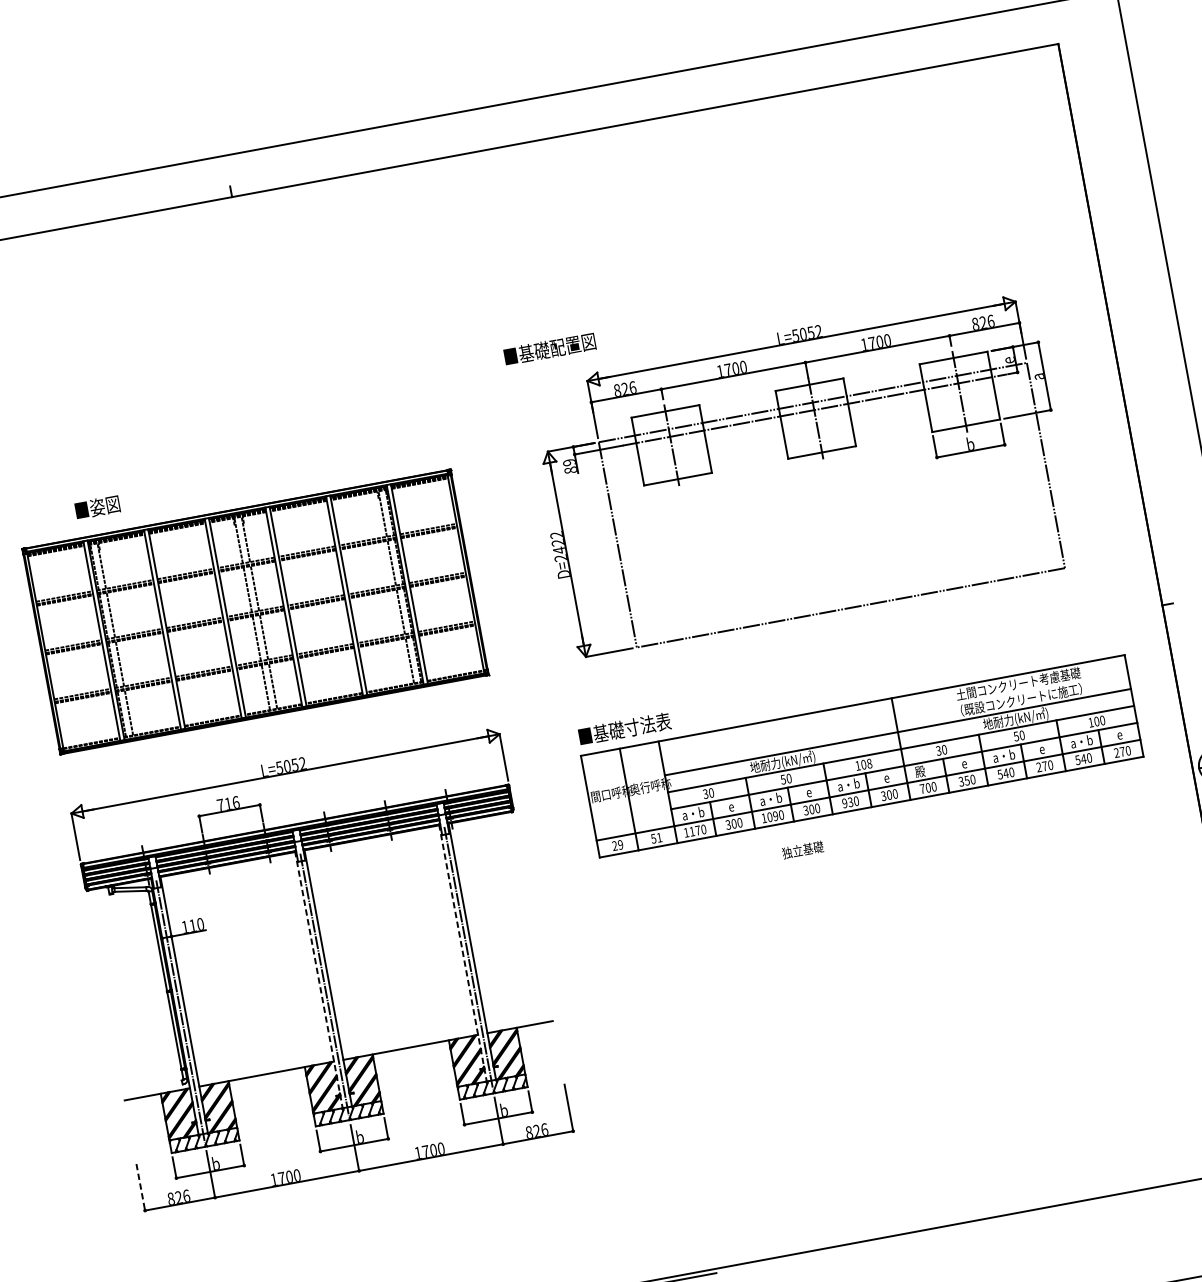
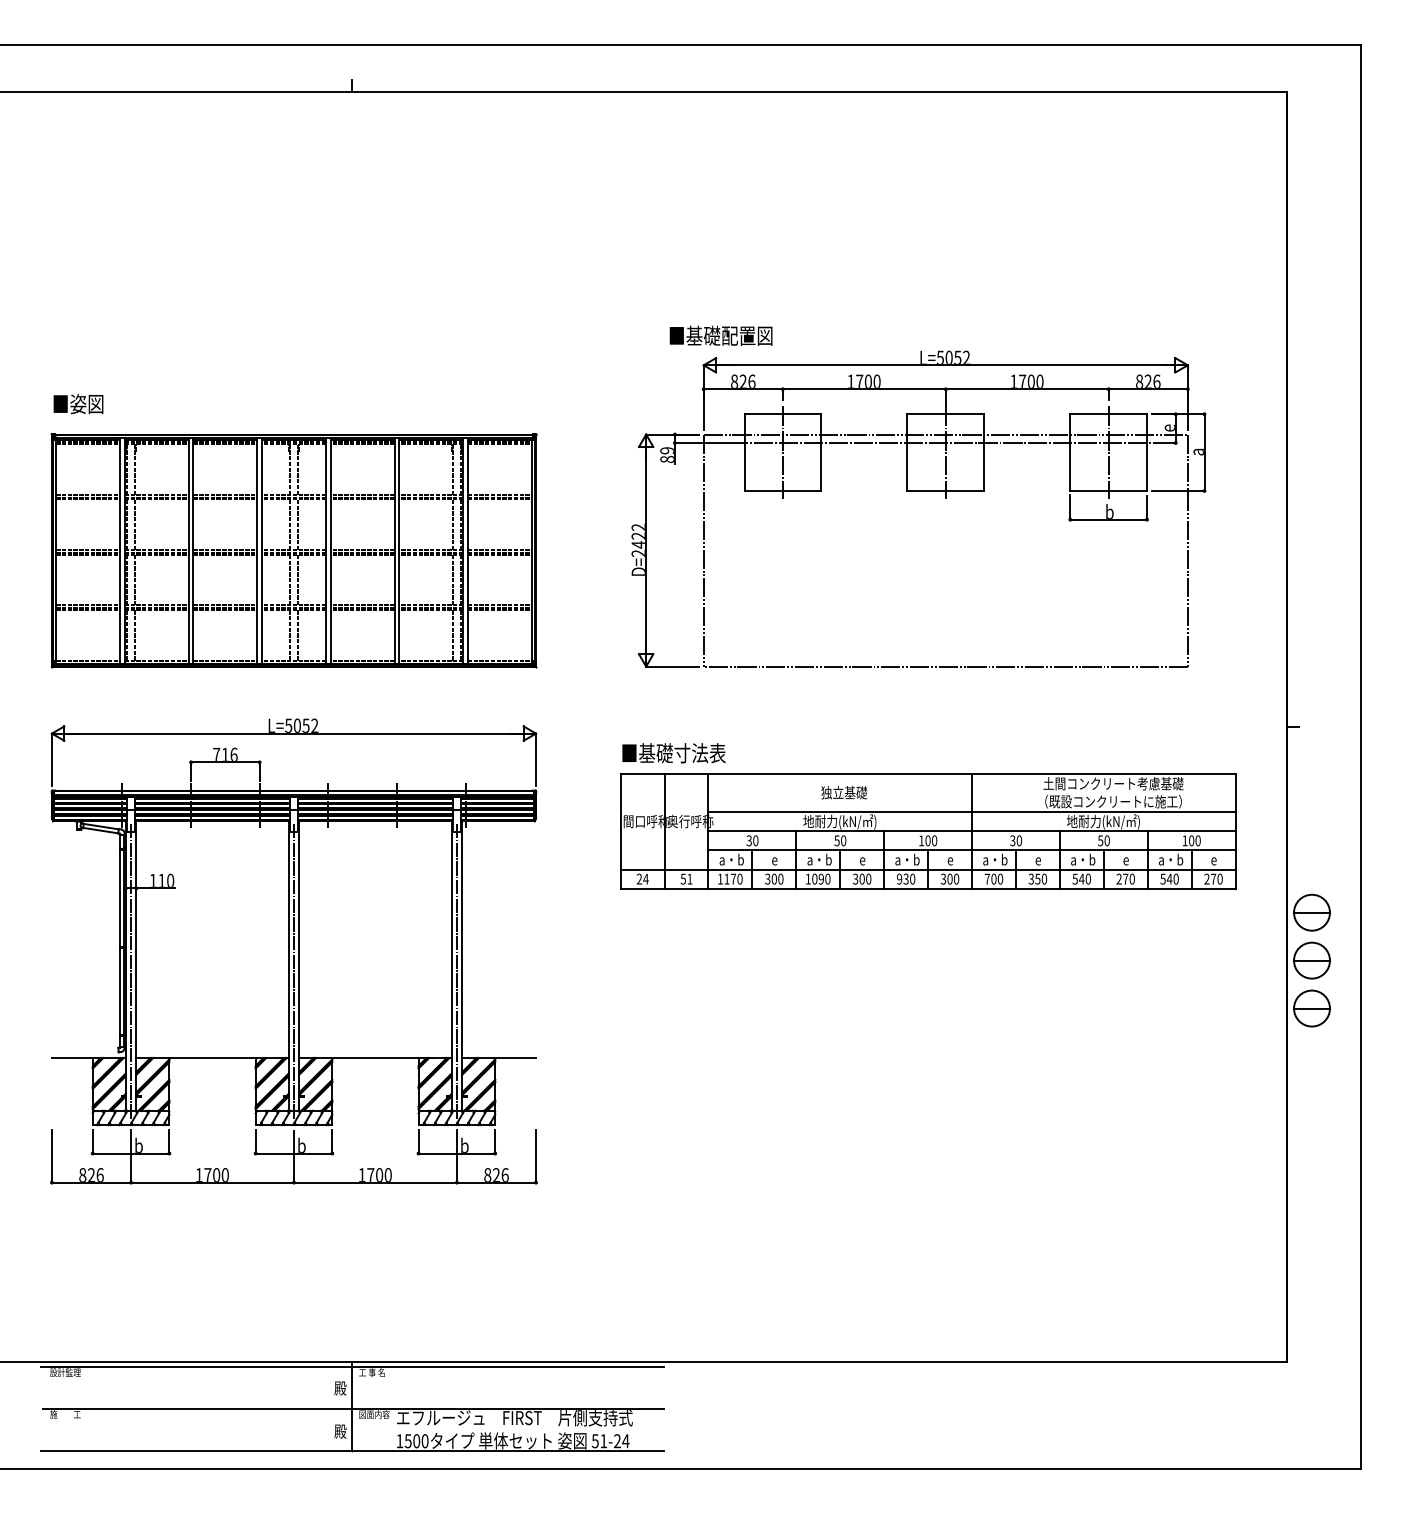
text: (549, 348) -> (720, 335), moved
text: (97, 507) -> (78, 404), moved
text: (869, 763) -> (934, 840), 108 -> 100
text: (926, 770) -> (995, 859), 殿 -> a・b
text: (620, 844) -> (645, 878), 29 -> 24
text: (803, 849) -> (844, 792), moved
line: (462, 953) -> (451, 965), dashed -> solid
line: (318, 979) -> (288, 965), dashed -> solid
line: (140, 1187) -> (51, 1156), dashed -> solid

